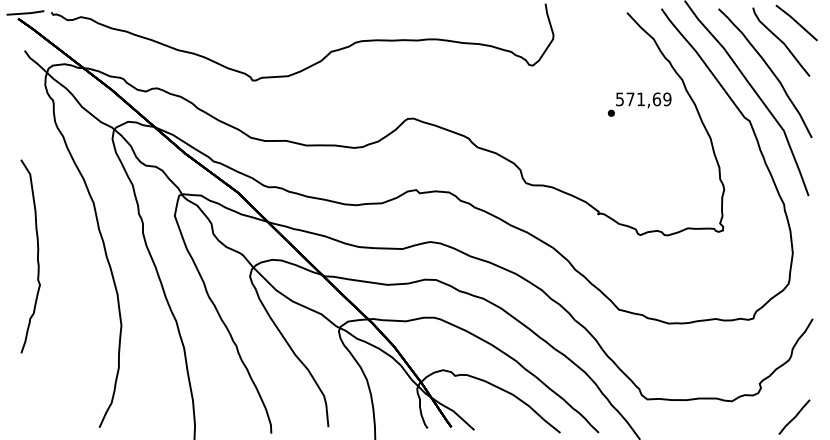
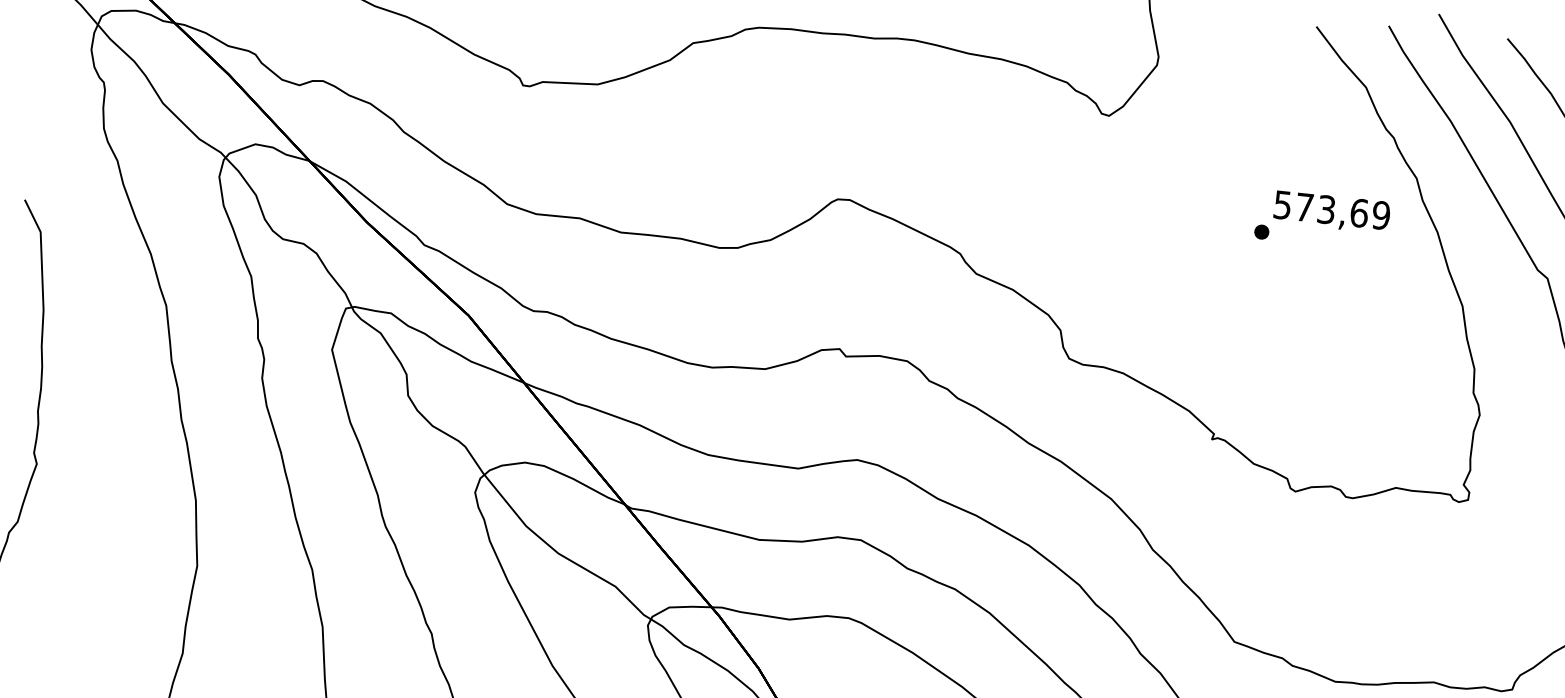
text: (640, 99) -> (1325, 209), 571,69 -> 573,69

